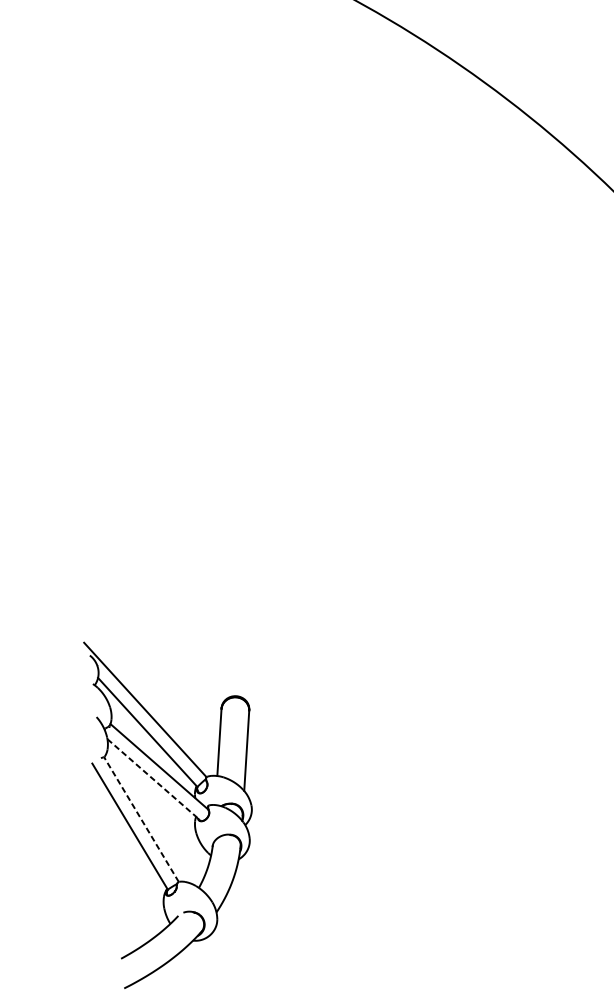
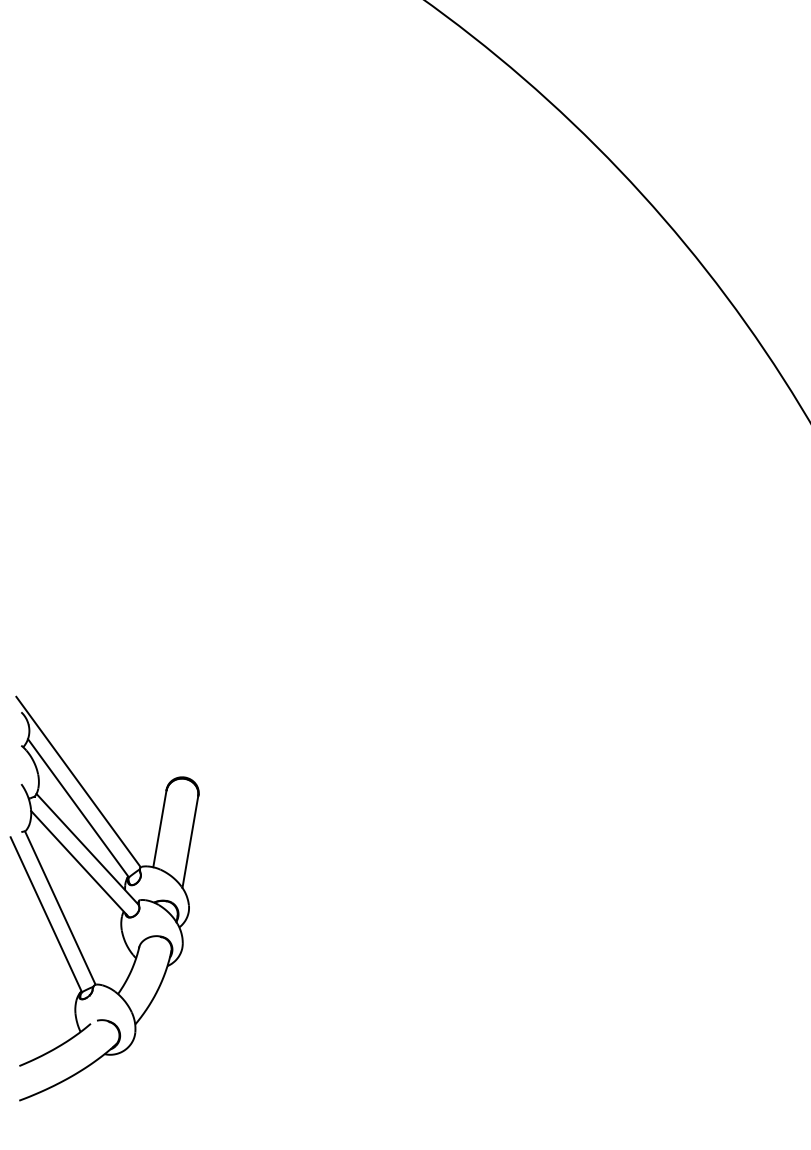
line: (154, 780) -> (80, 864), dashed -> solid
line: (141, 819) -> (60, 907), dashed -> solid

